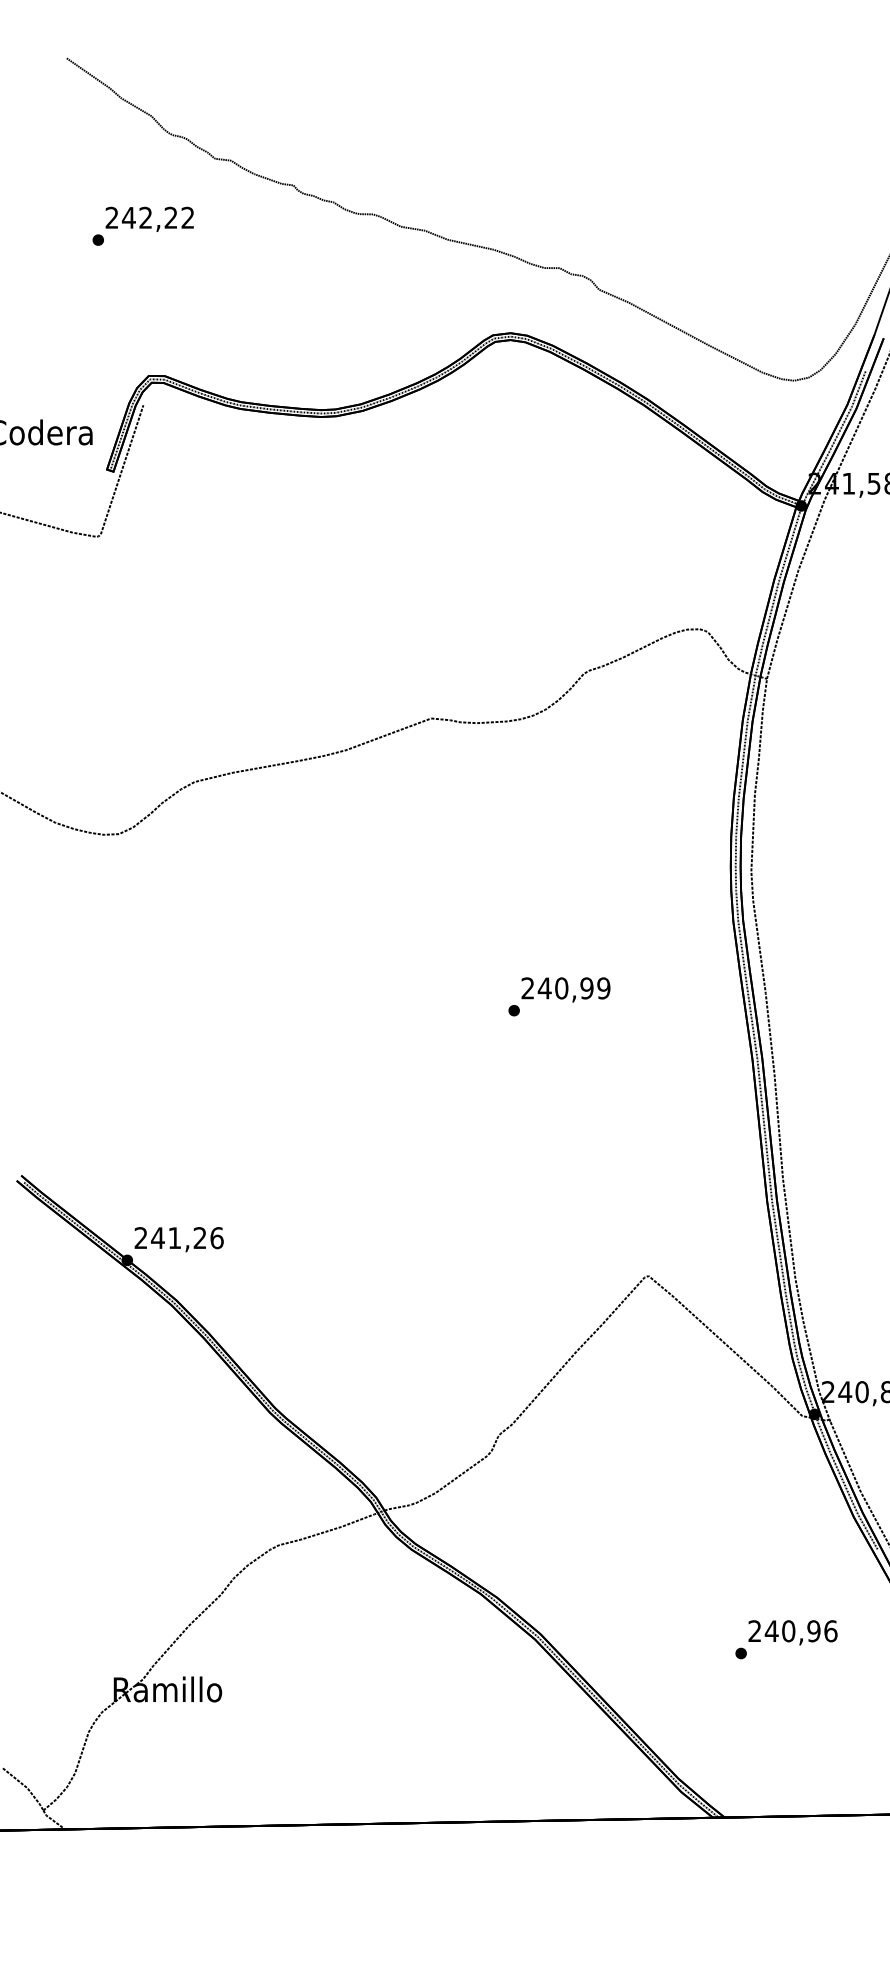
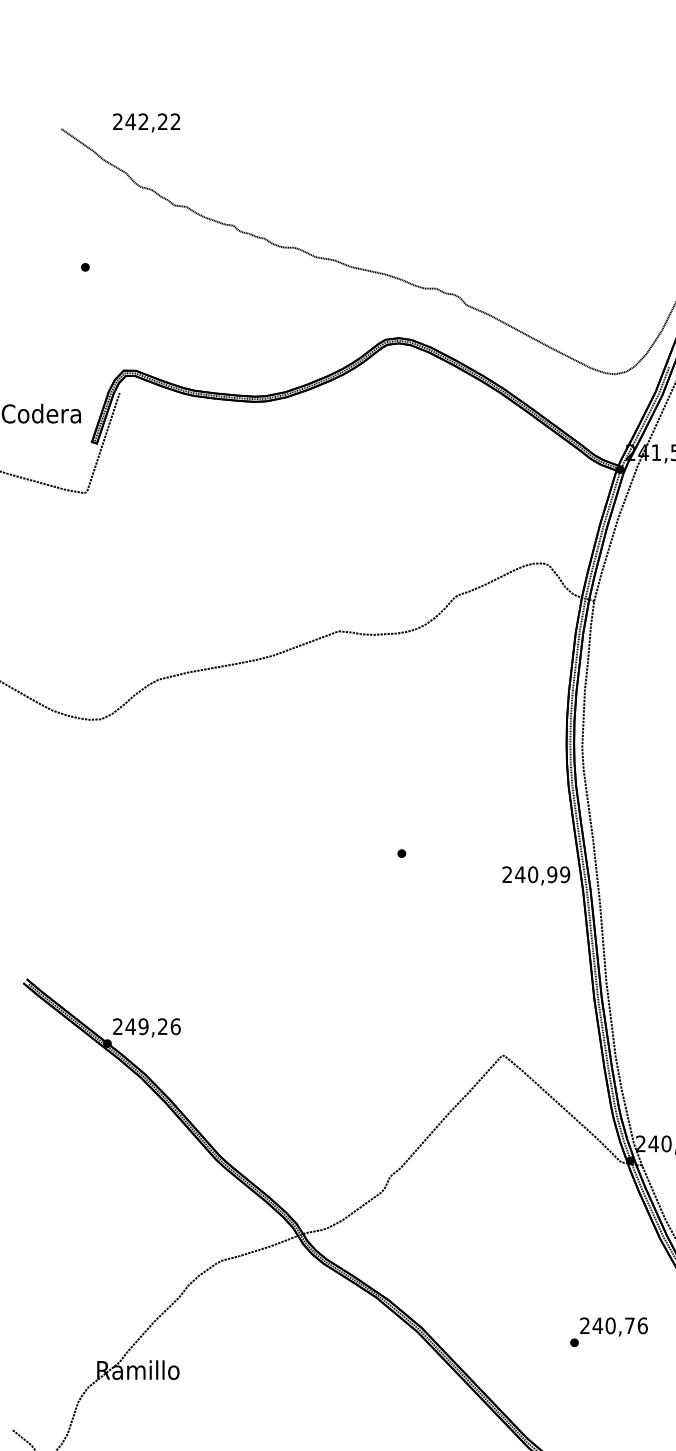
text: (149, 218) -> (146, 122), moved
text: (565, 989) -> (535, 875), moved
text: (174, 1238) -> (143, 1027), 241,26 -> 249,26
text: (813, 1631) -> (629, 1326), 240,96 -> 240,76

